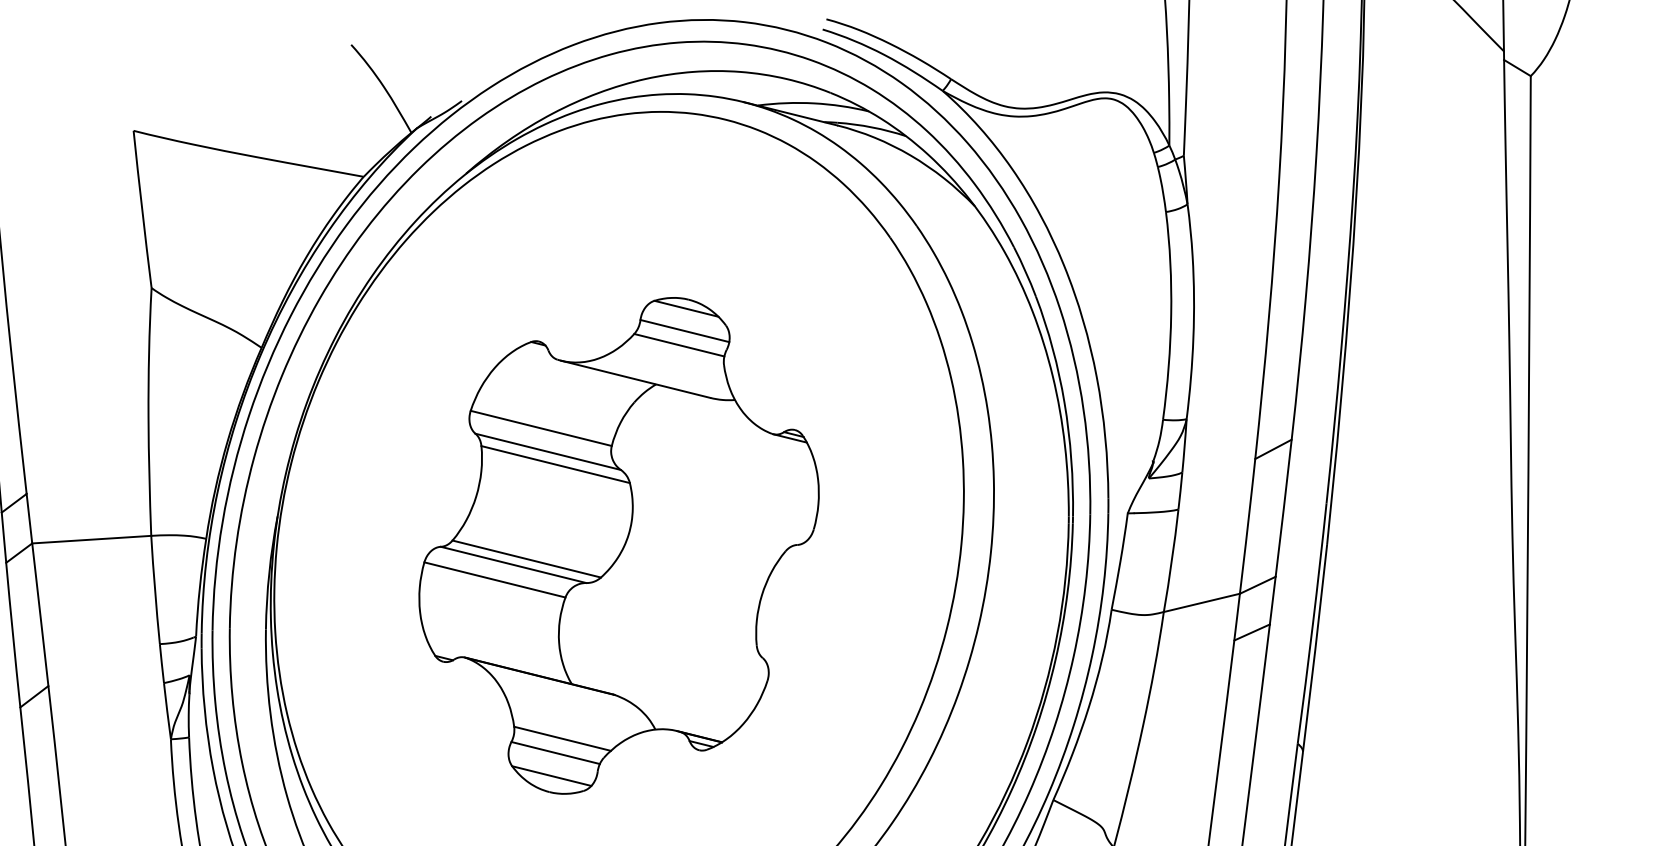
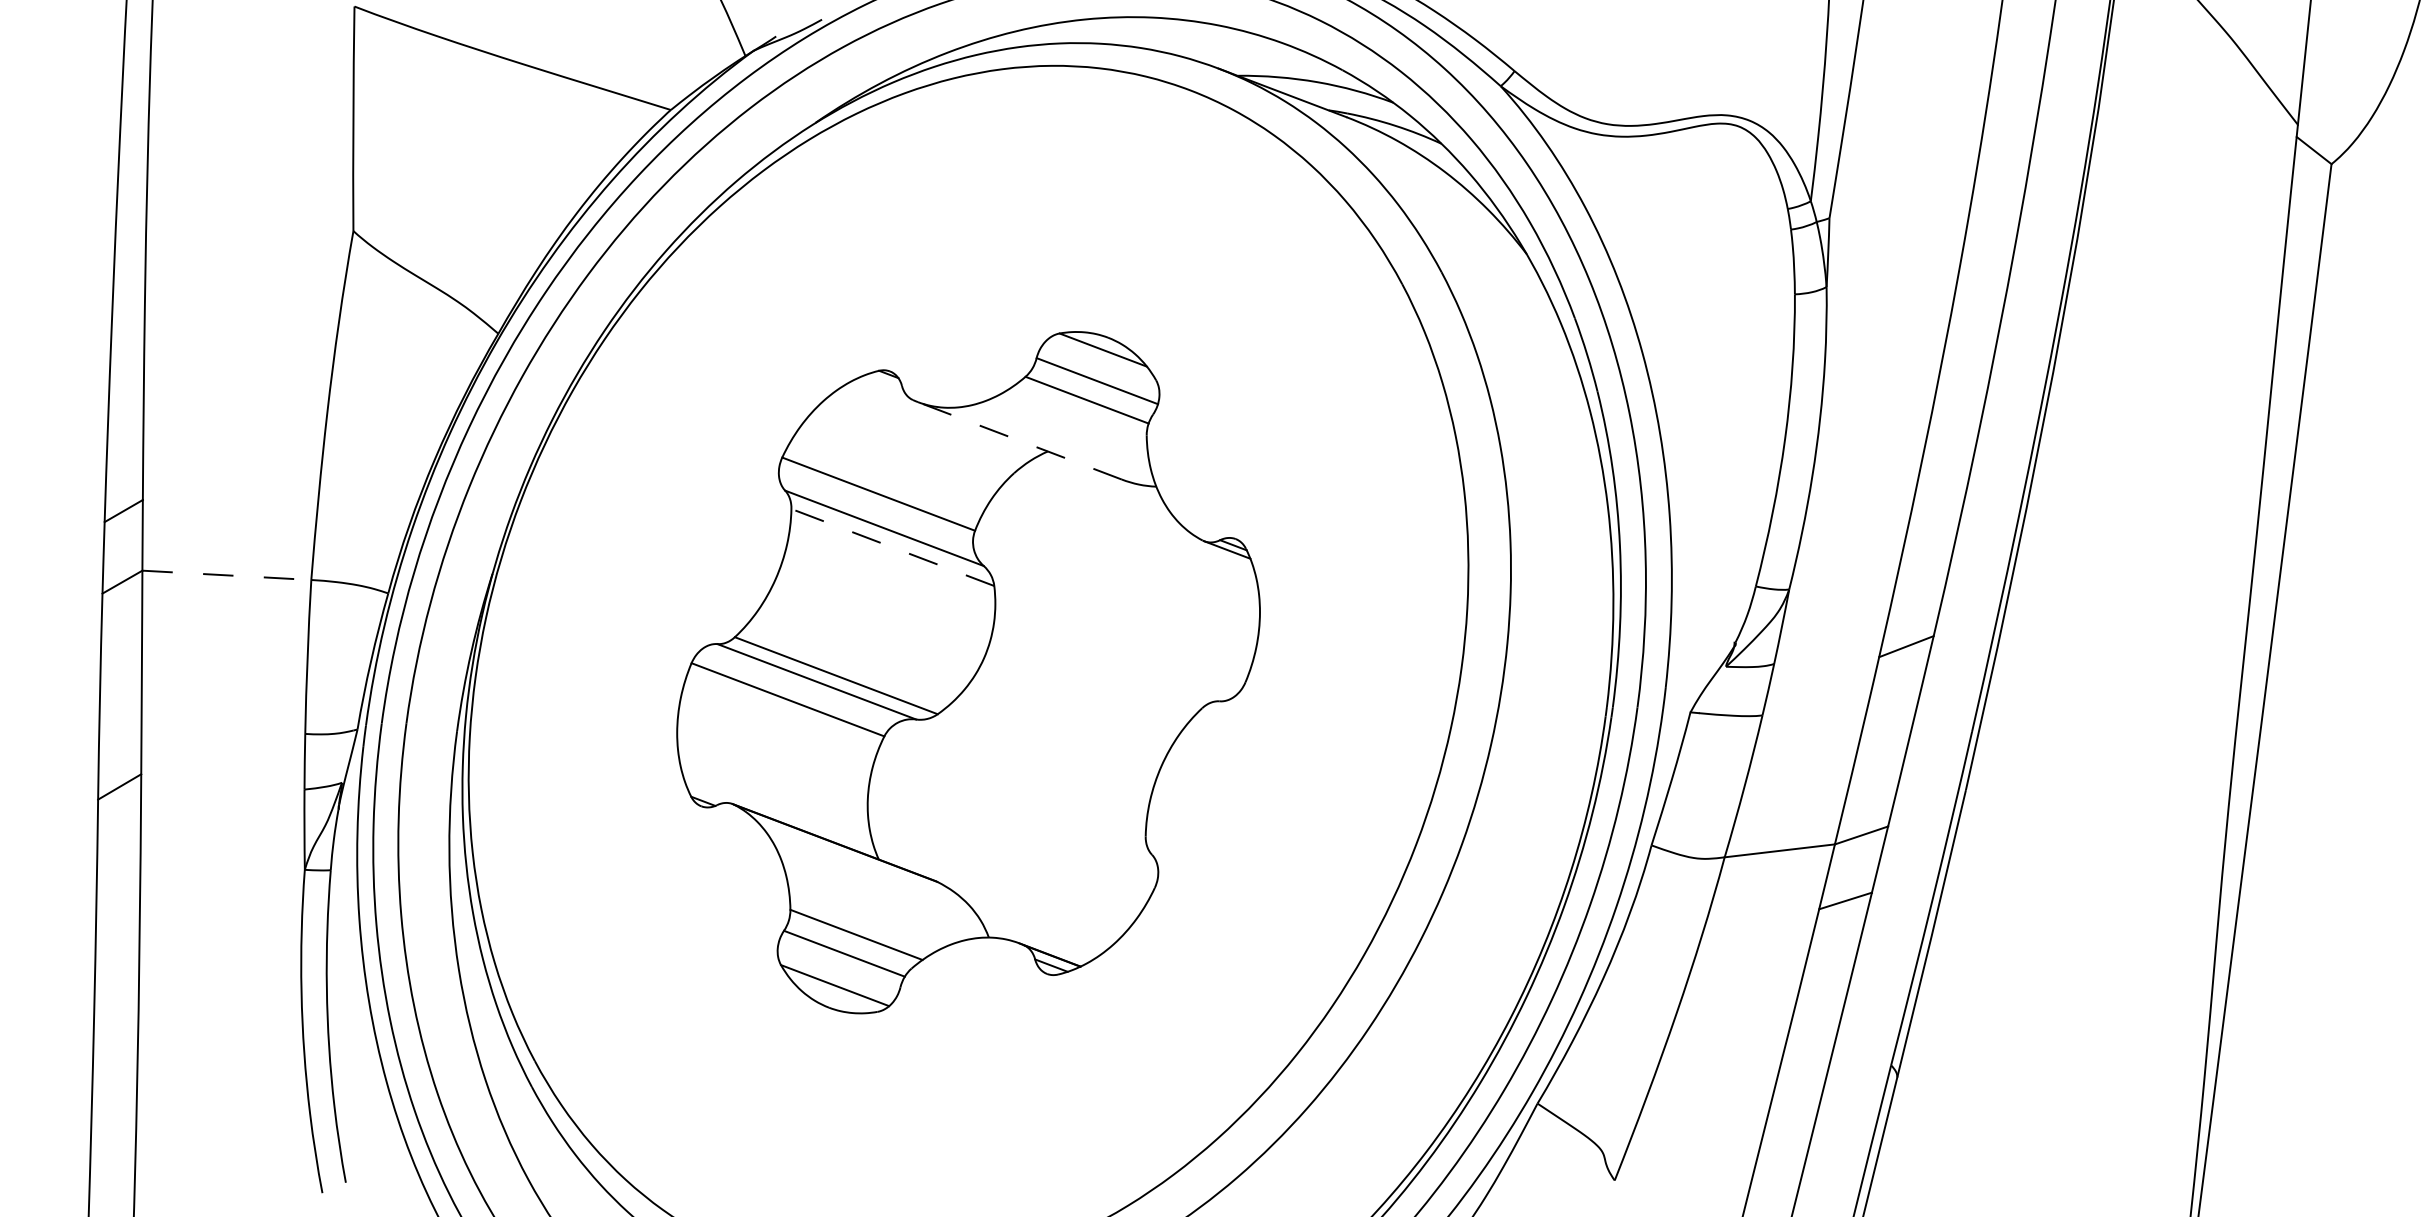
line: (635, 379) -> (1019, 440), solid -> dashed
line: (555, 464) -> (892, 547), solid -> dashed
line: (91, 539) -> (226, 575), solid -> dashed

